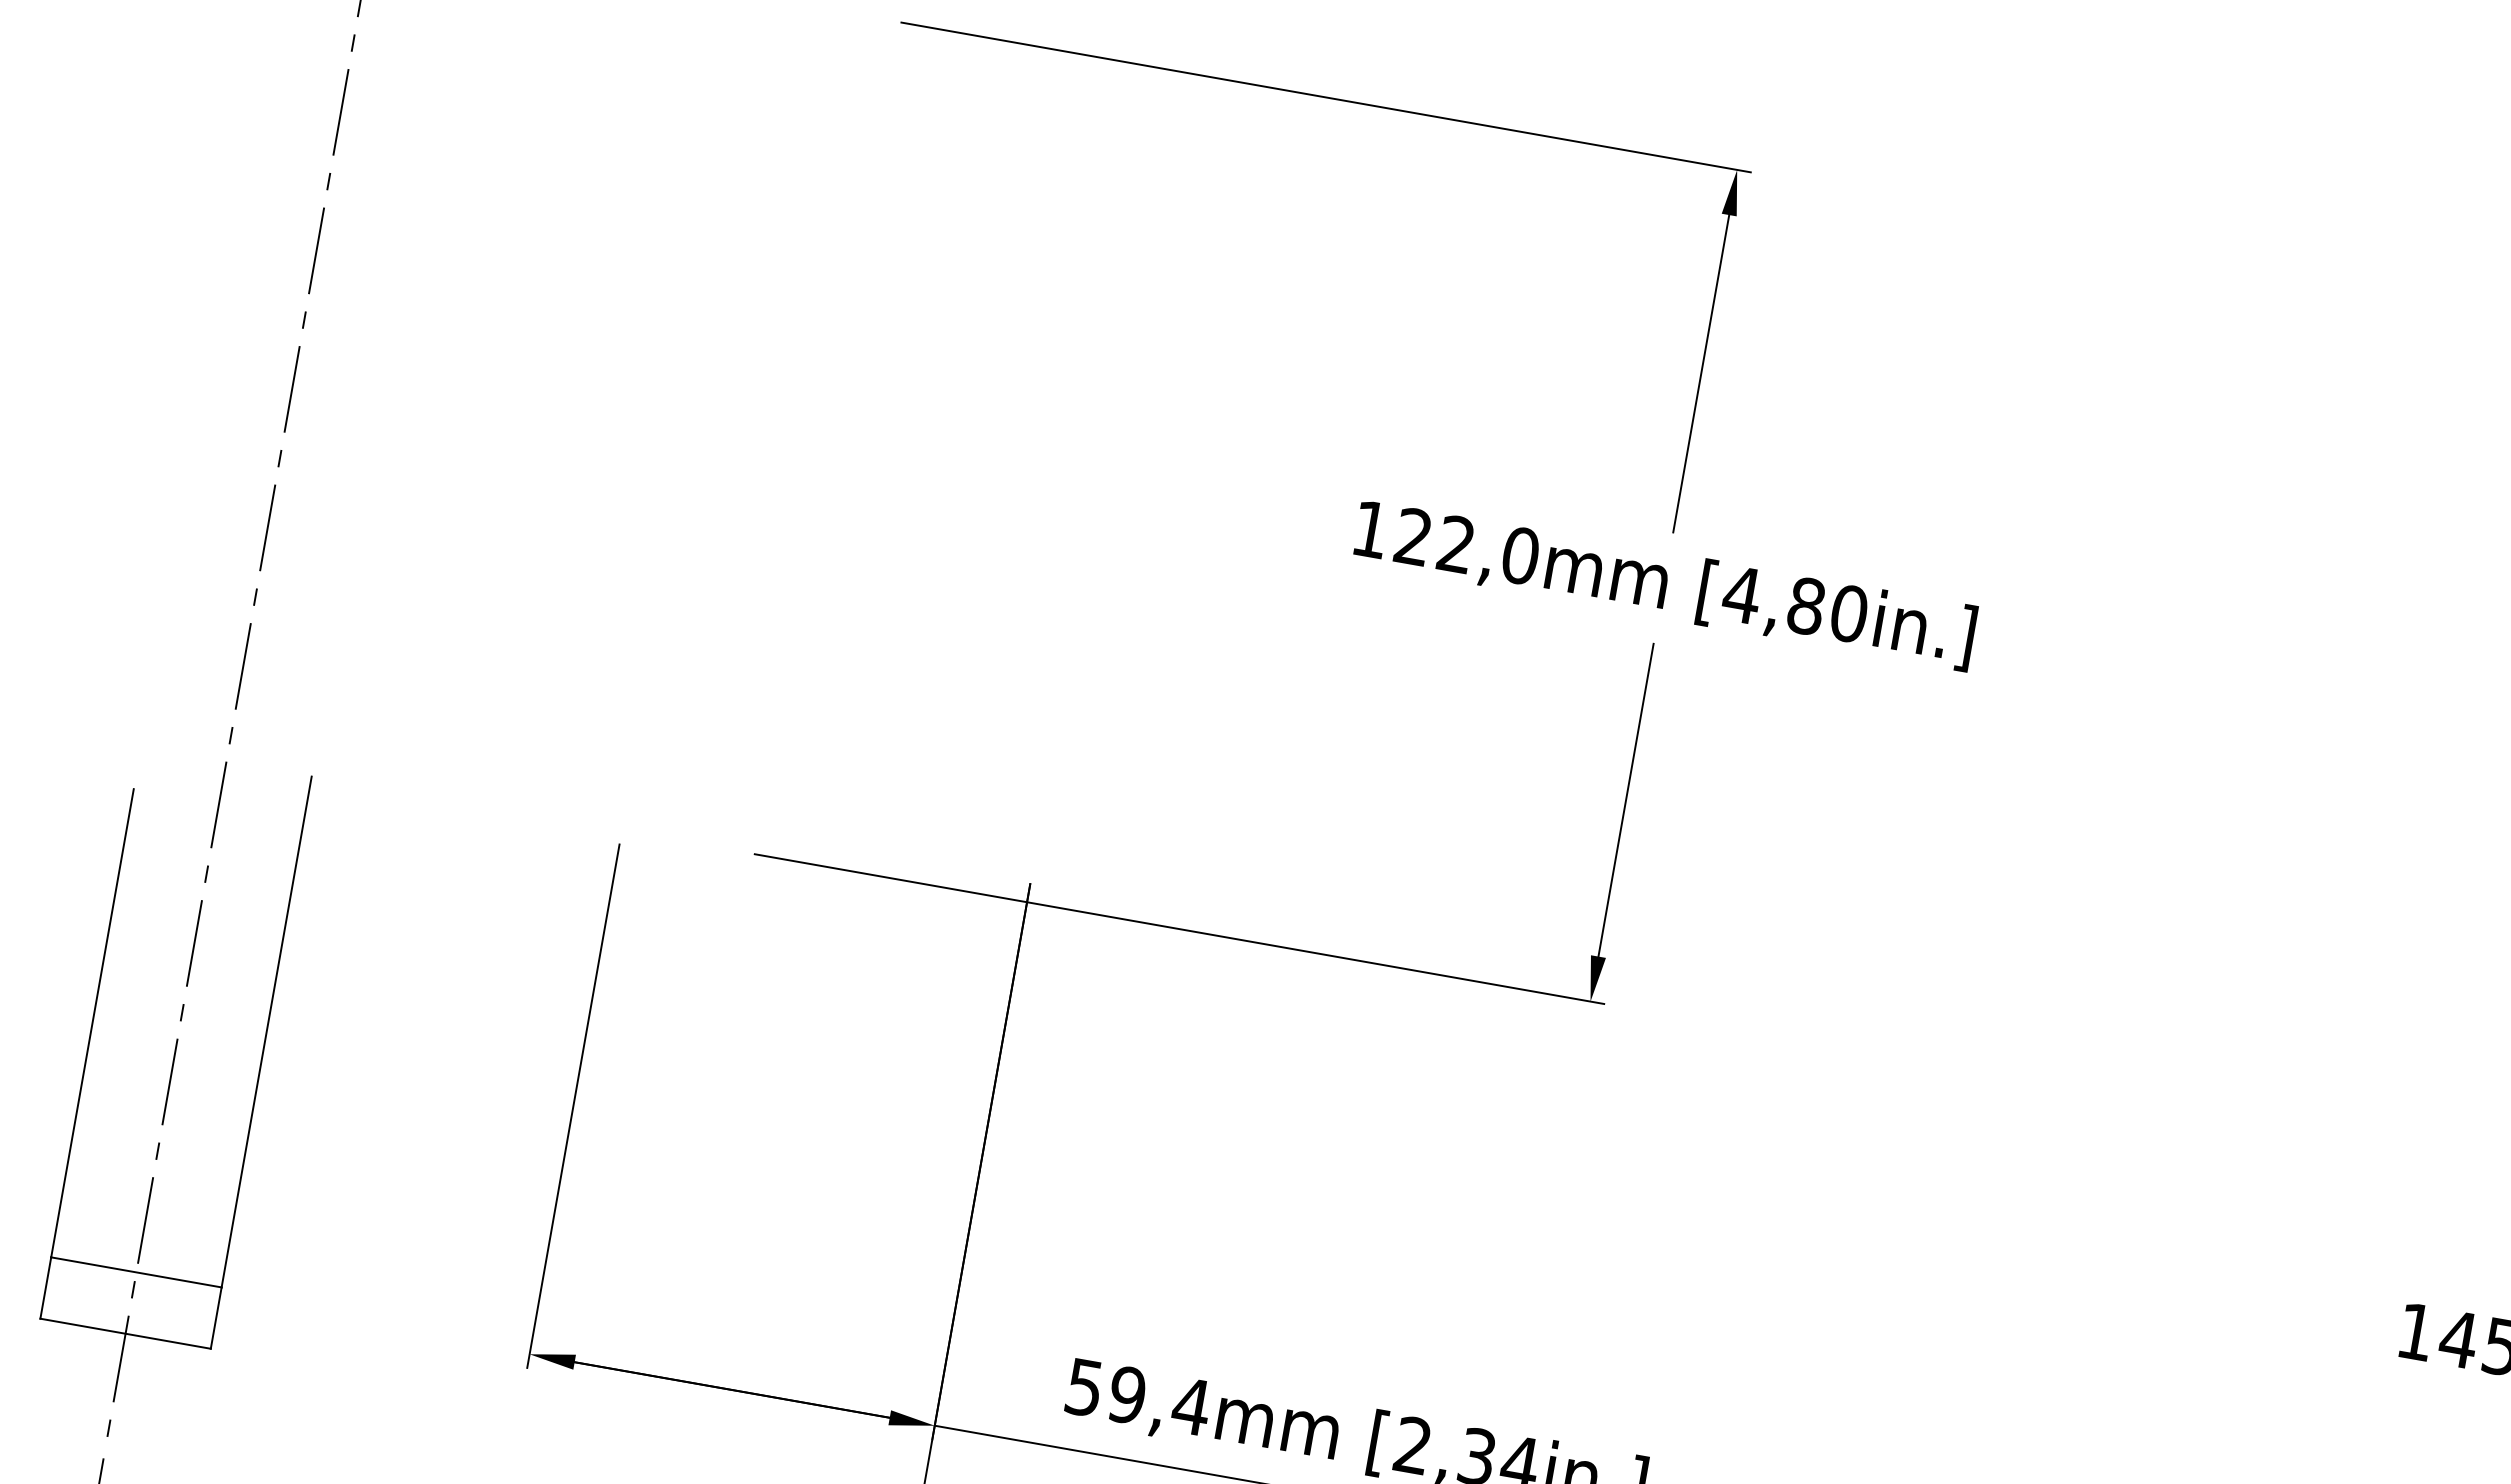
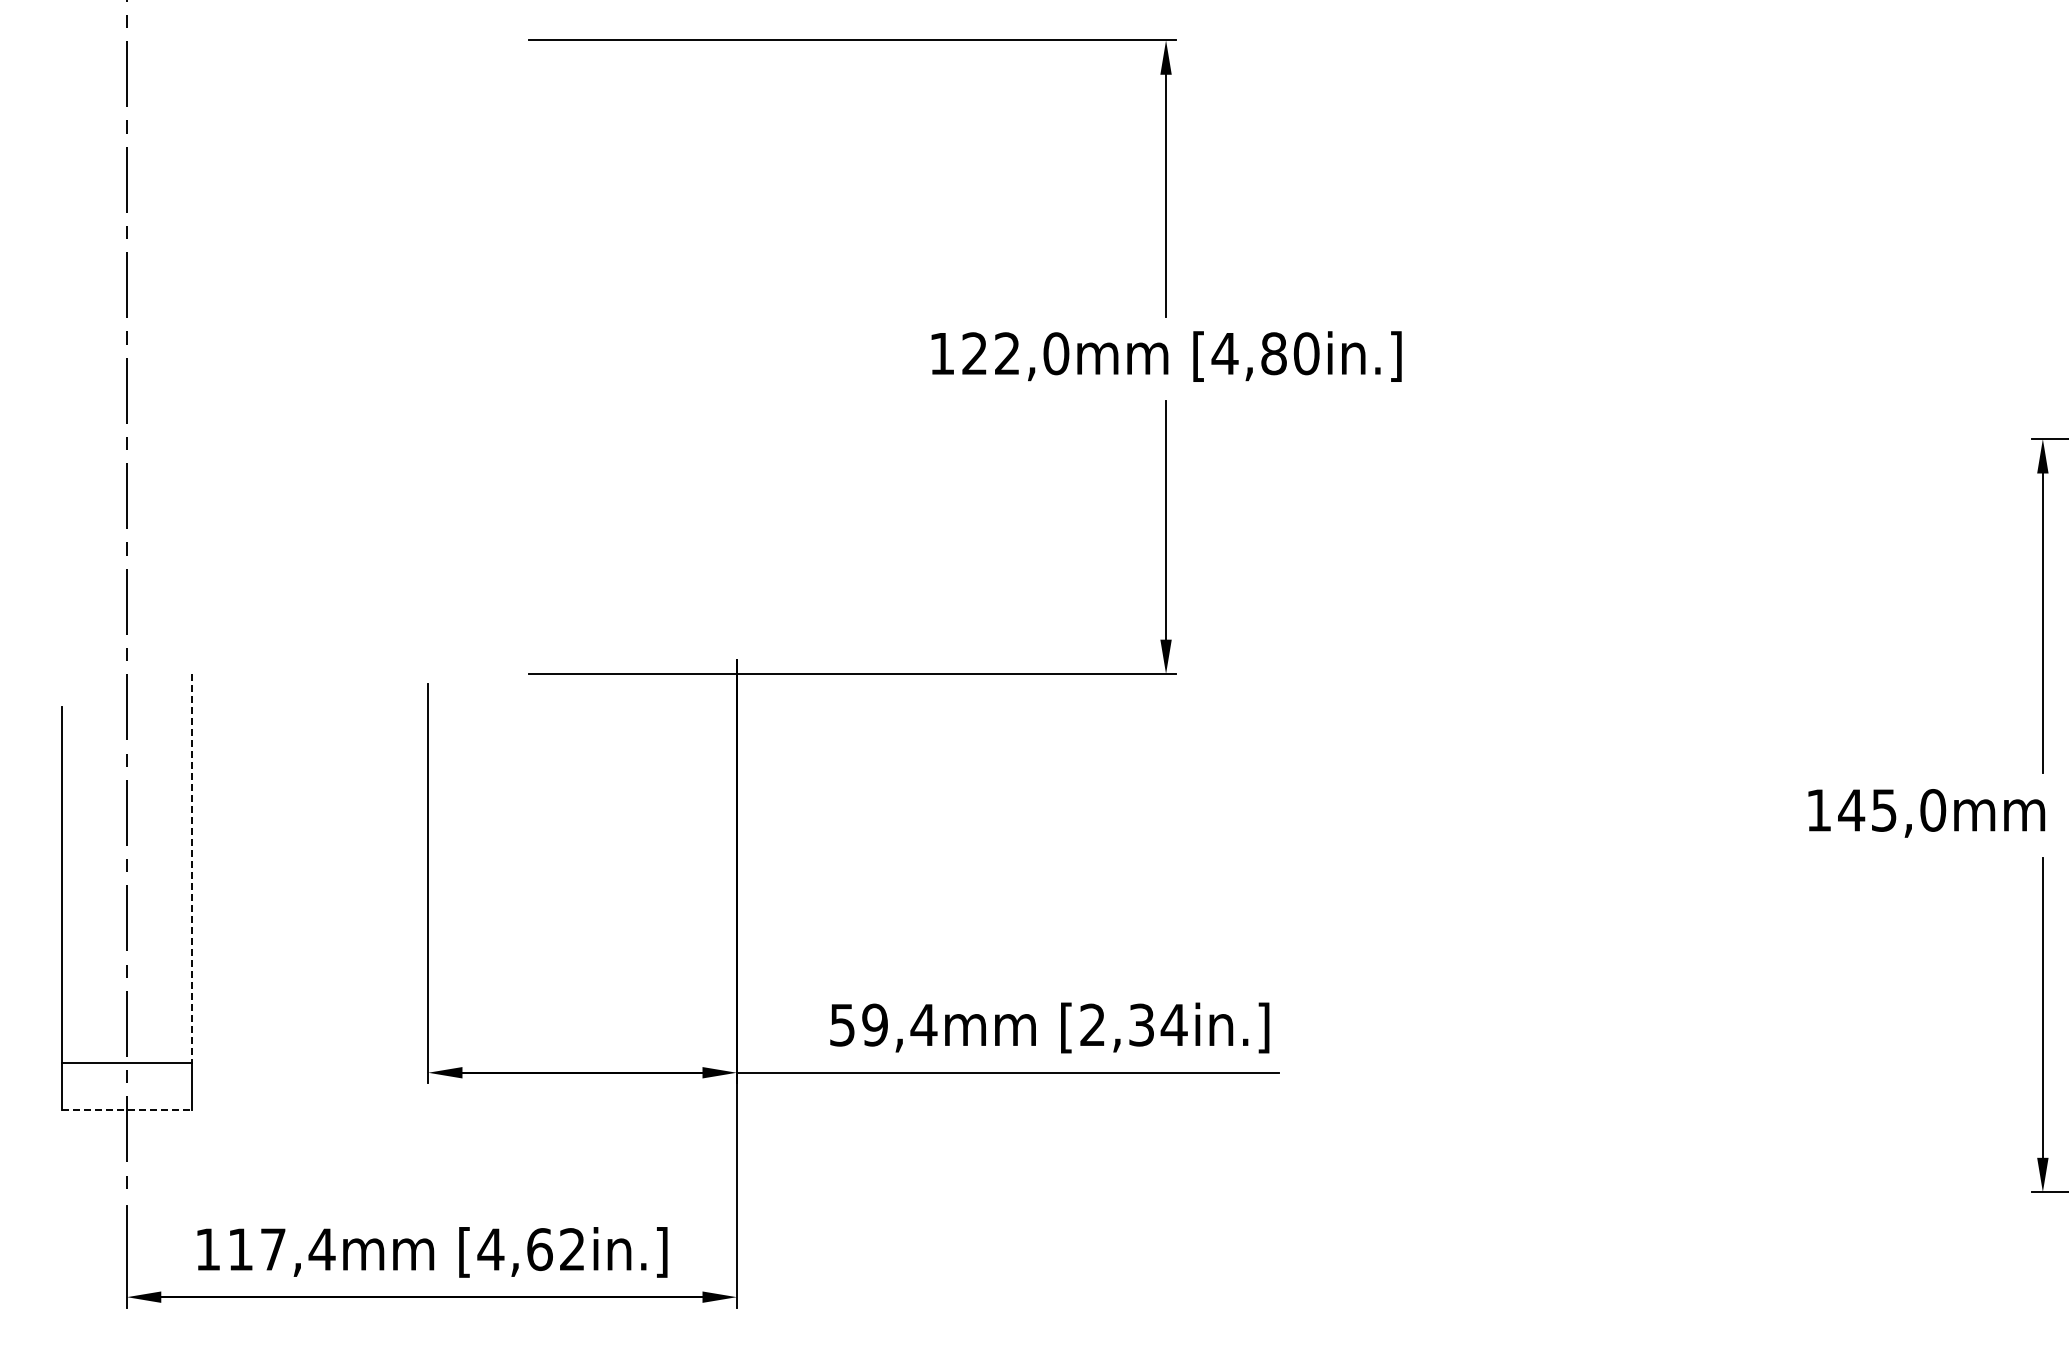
line: (266, 1031) -> (191, 868), solid -> dashed
line: (124, 1334) -> (126, 1110), solid -> dashed

